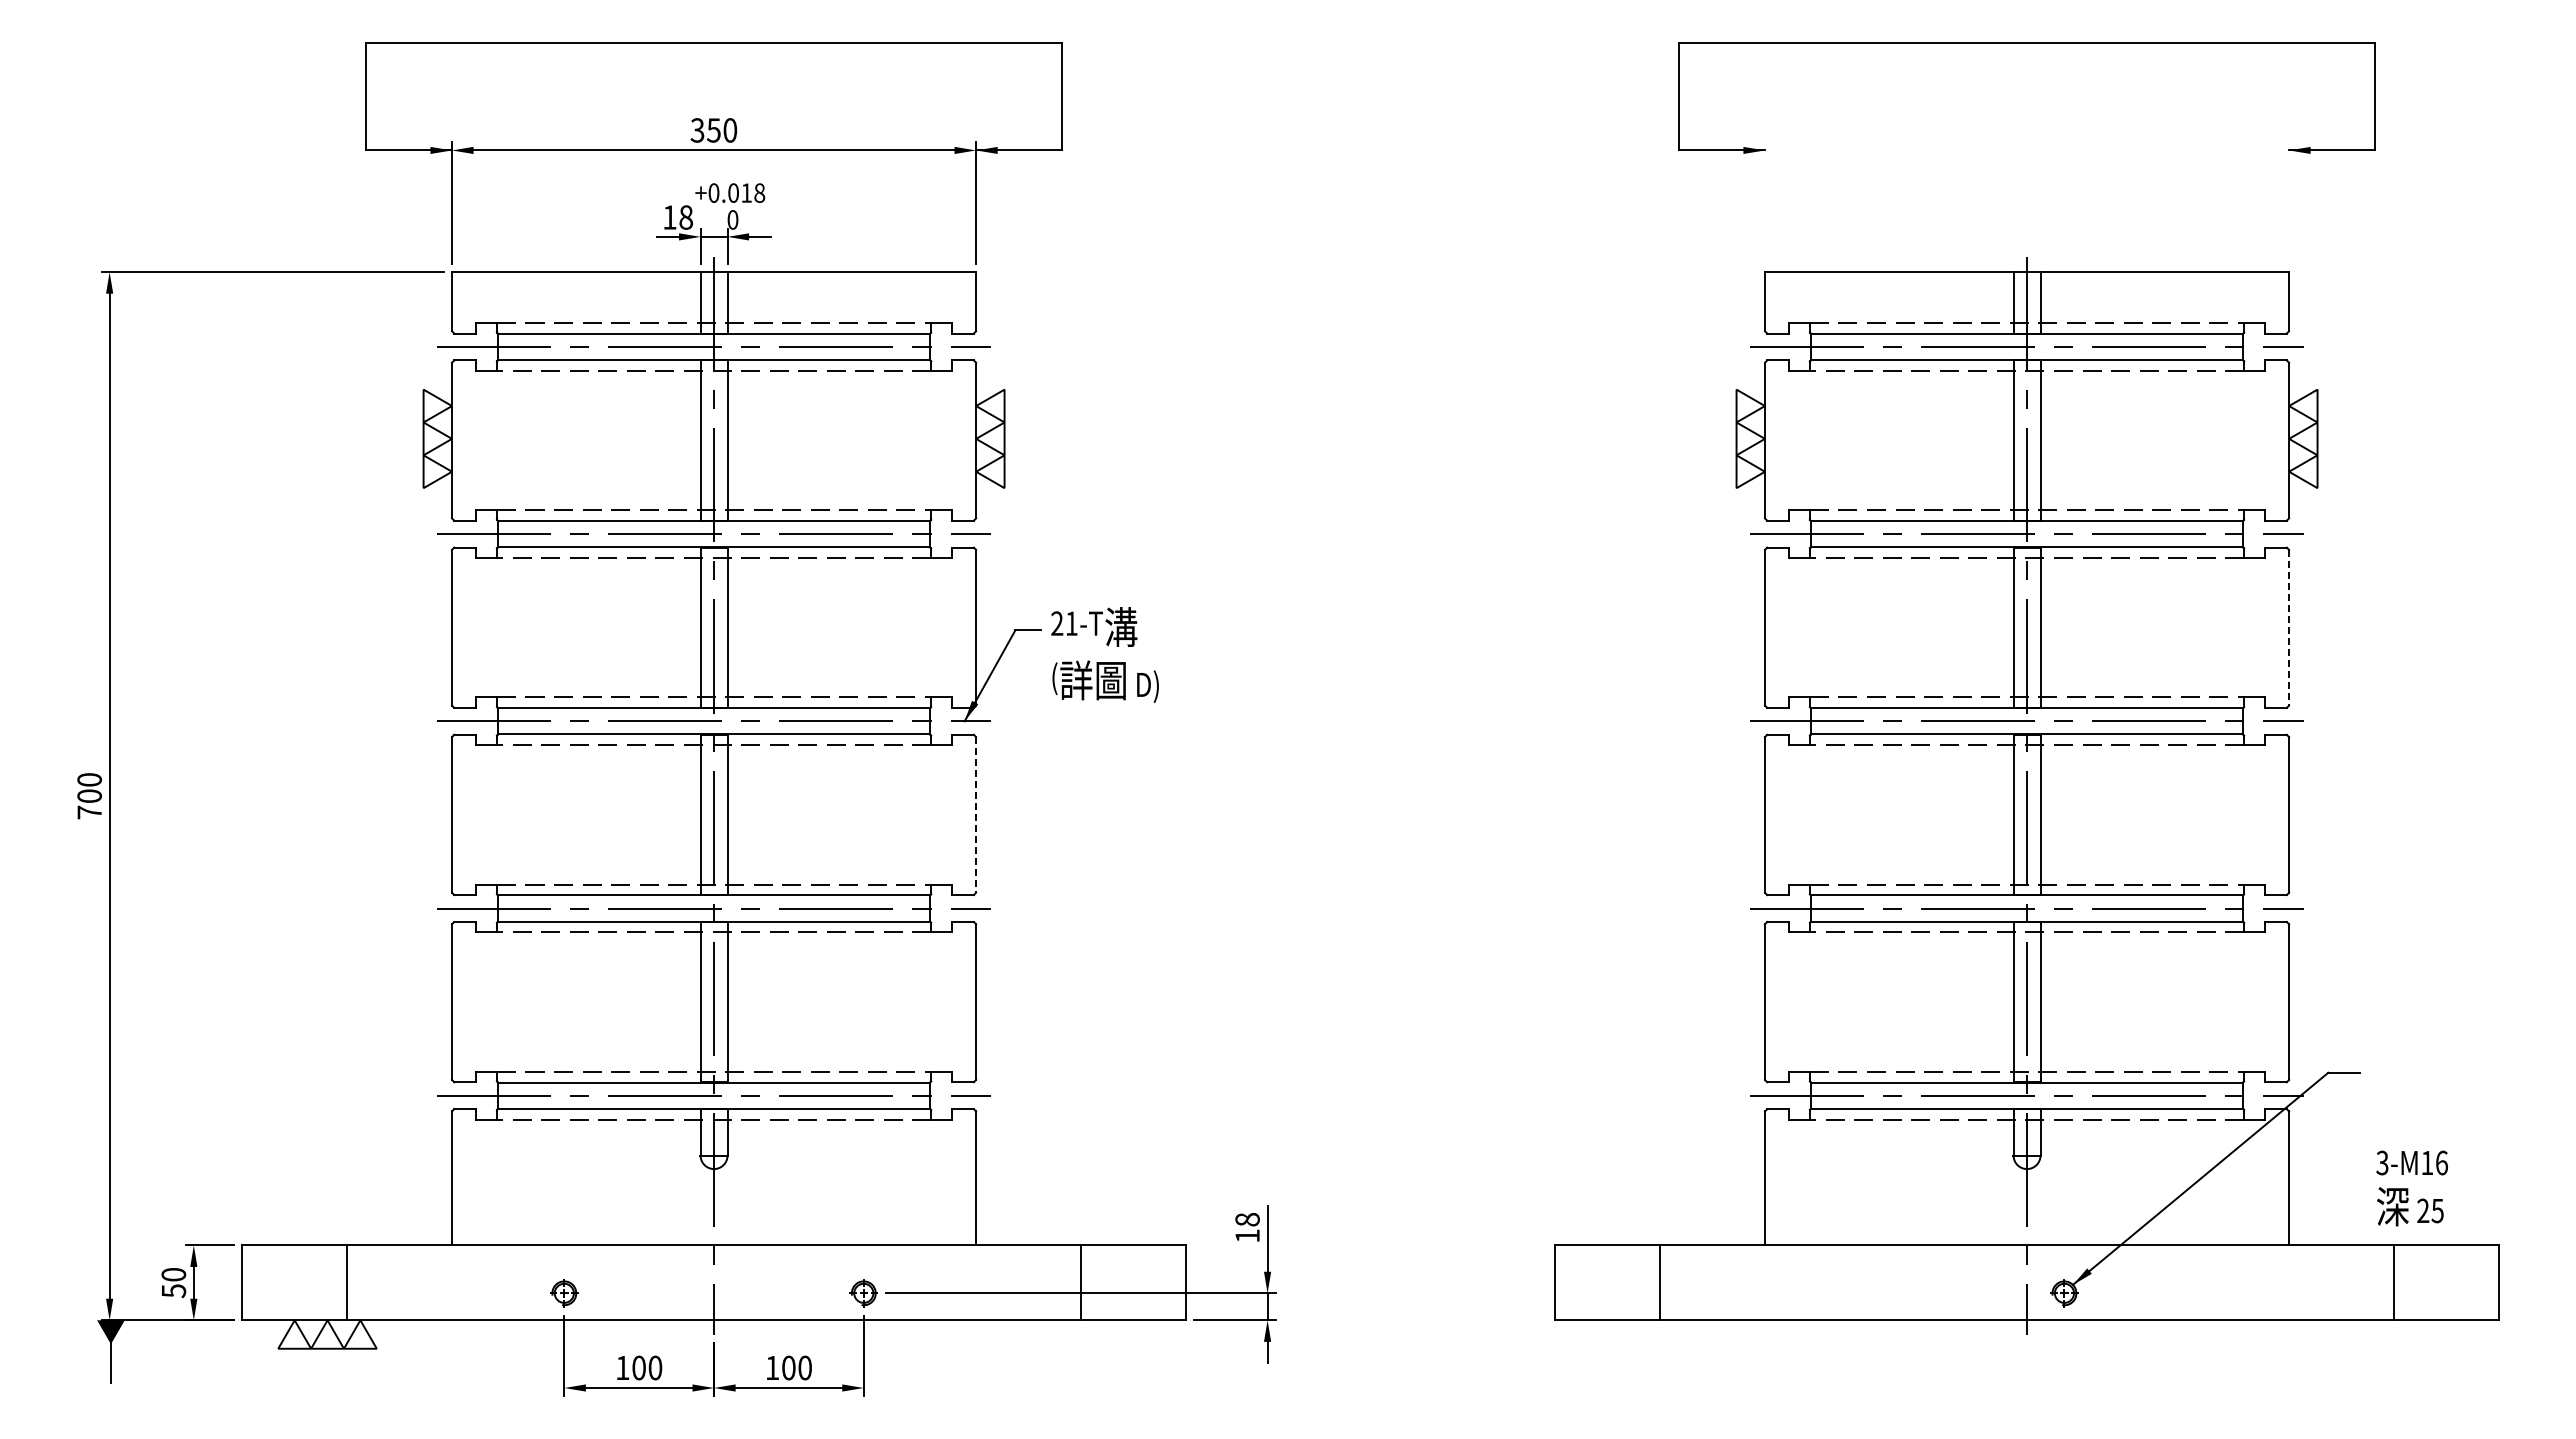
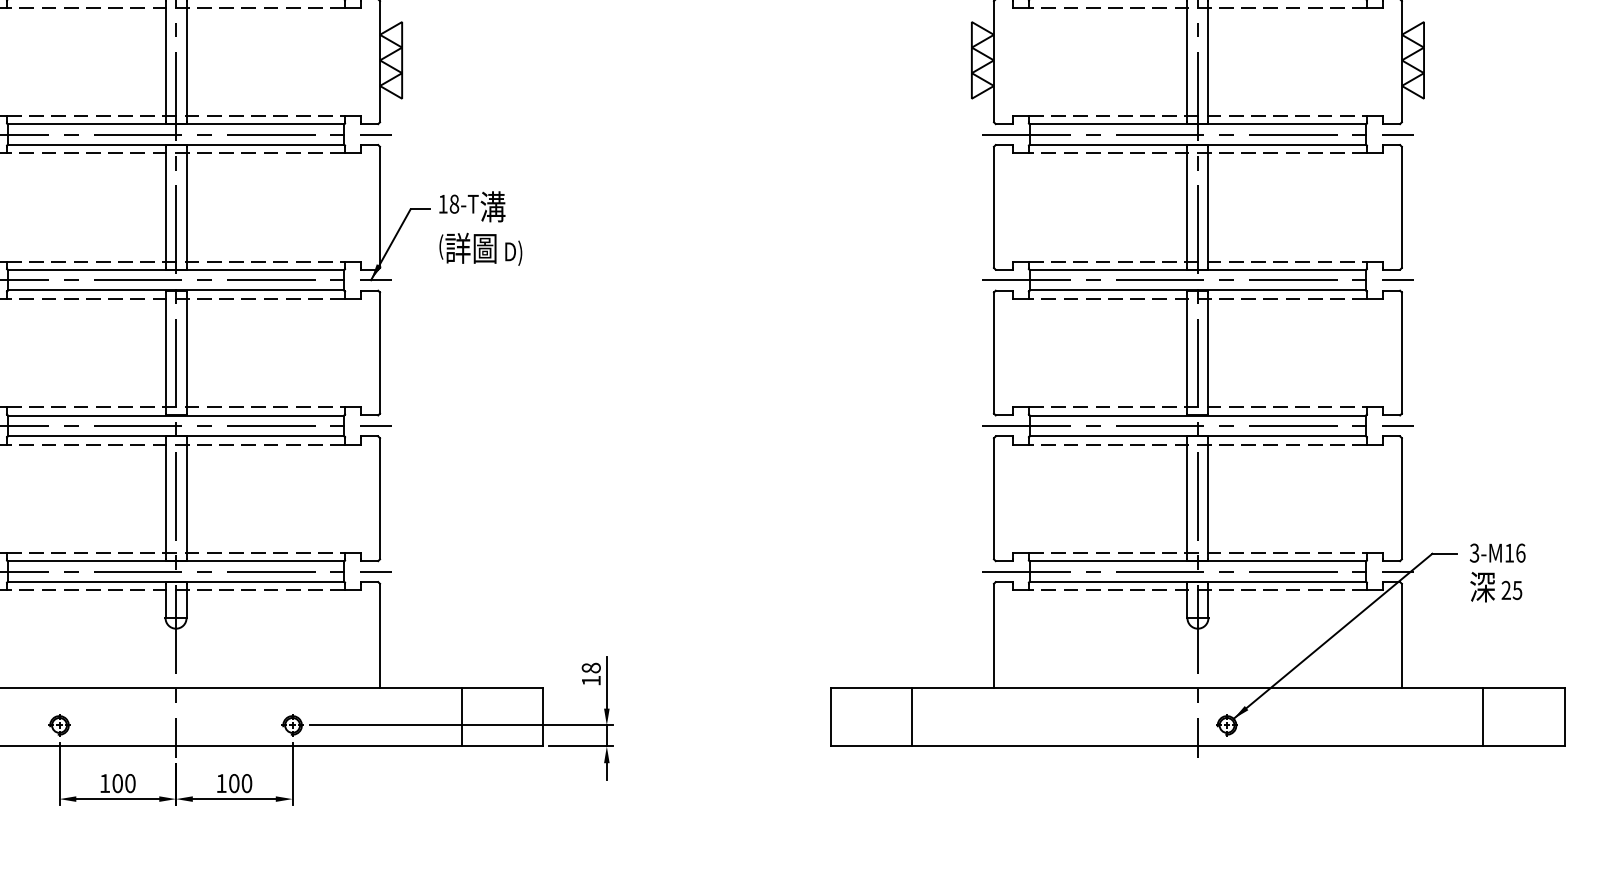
text: (1064, 623) -> (448, 204), 21-T -> 18-T
line: (2289, 627) -> (1402, 207), dashed -> solid
line: (976, 814) -> (380, 352), dashed -> solid
text: (2411, 1188) -> (1497, 572), moved

